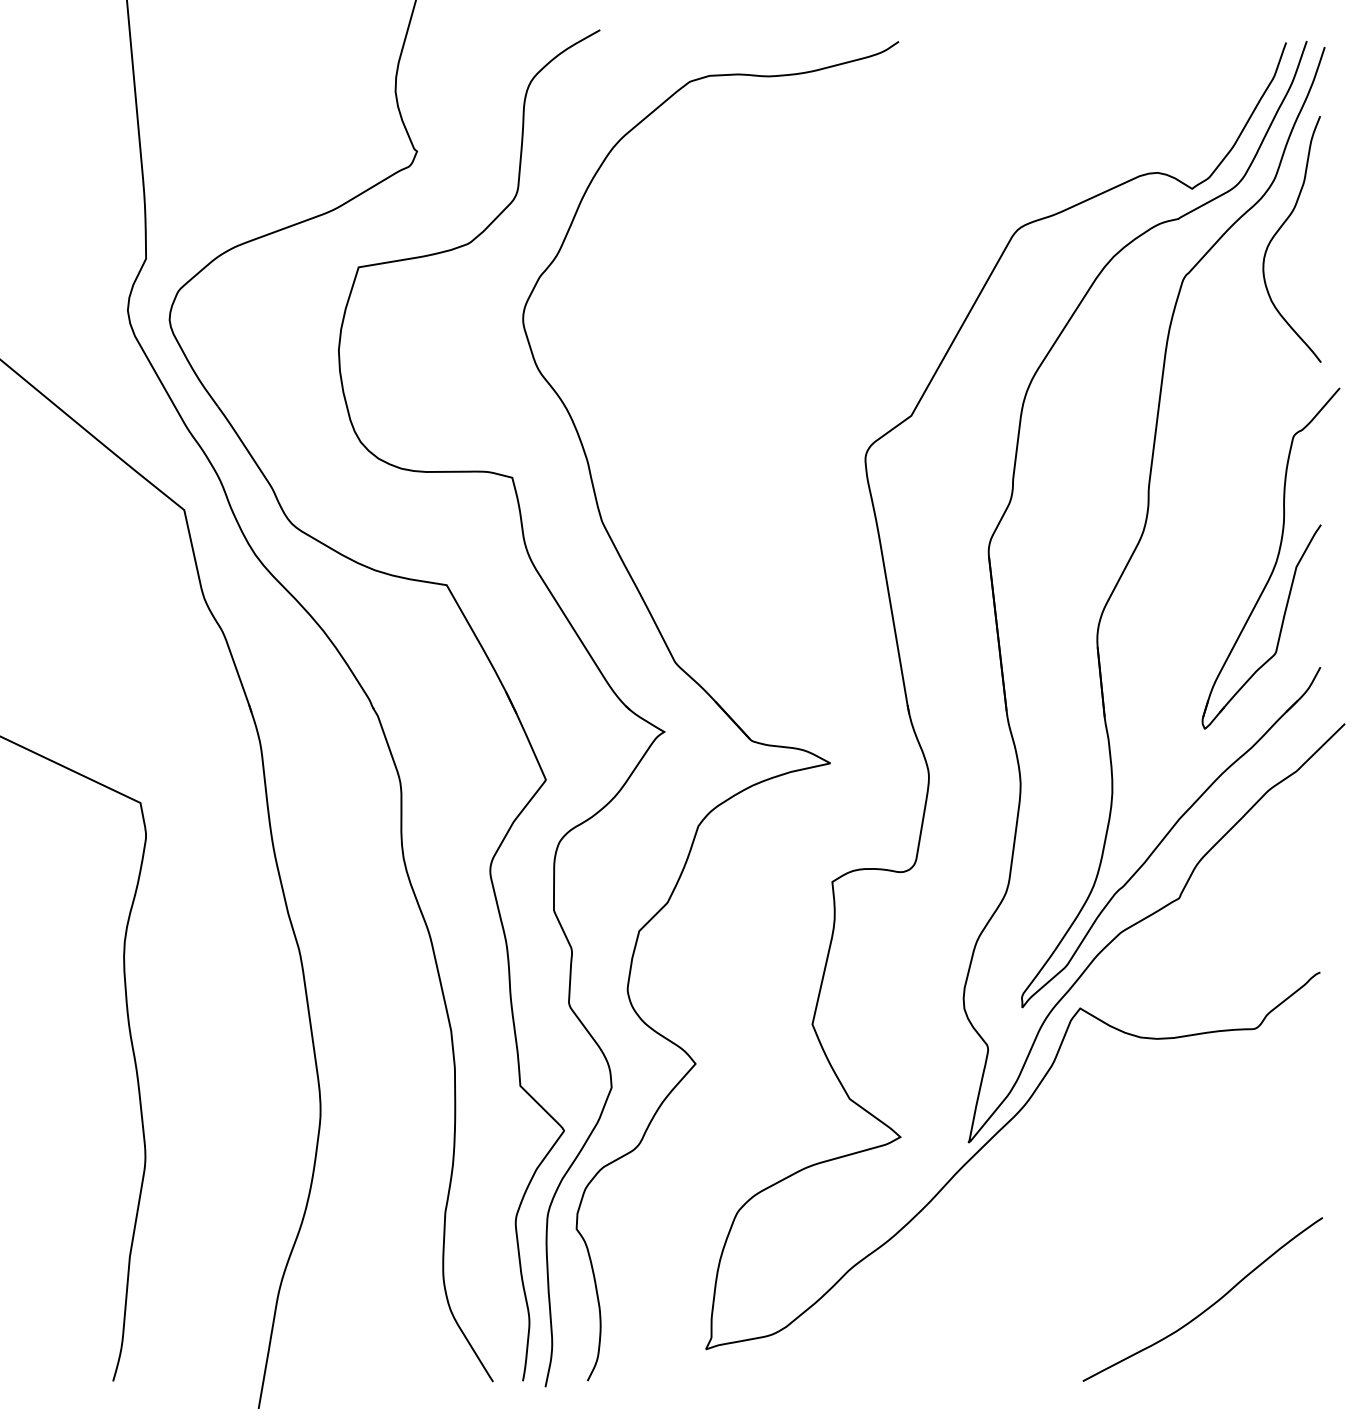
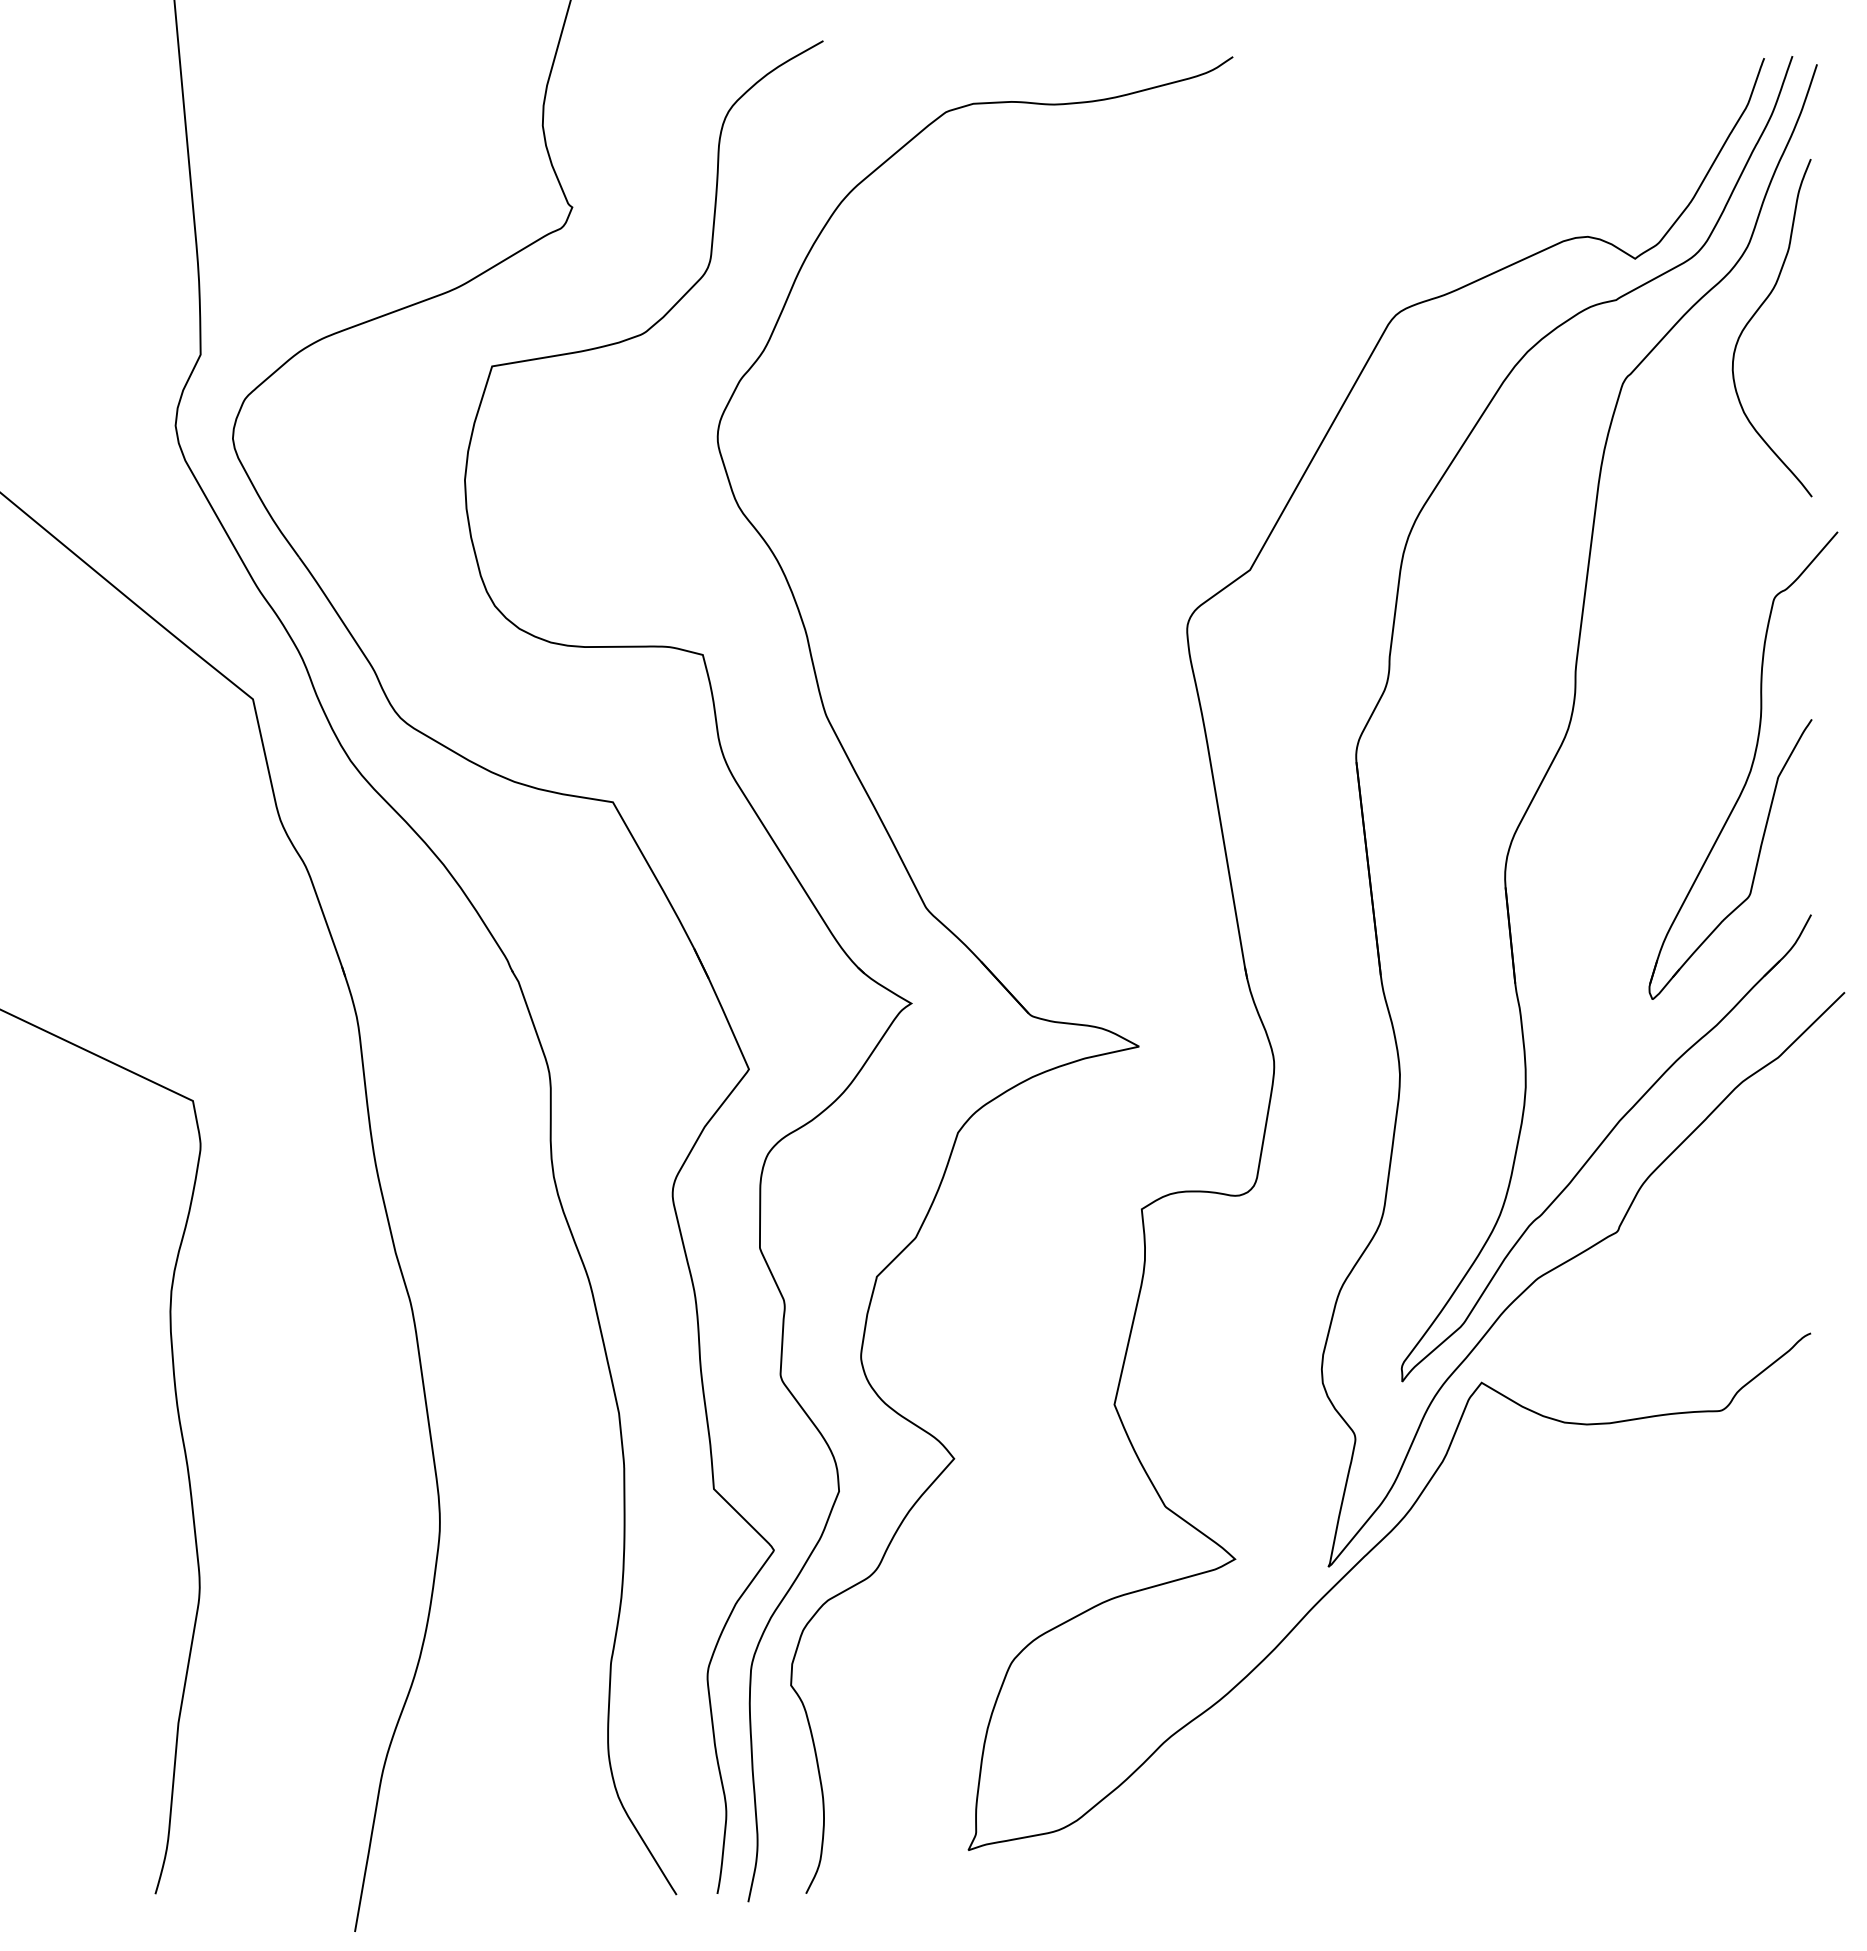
curve: (1208, 1307) -> (1657, 1792), removed

